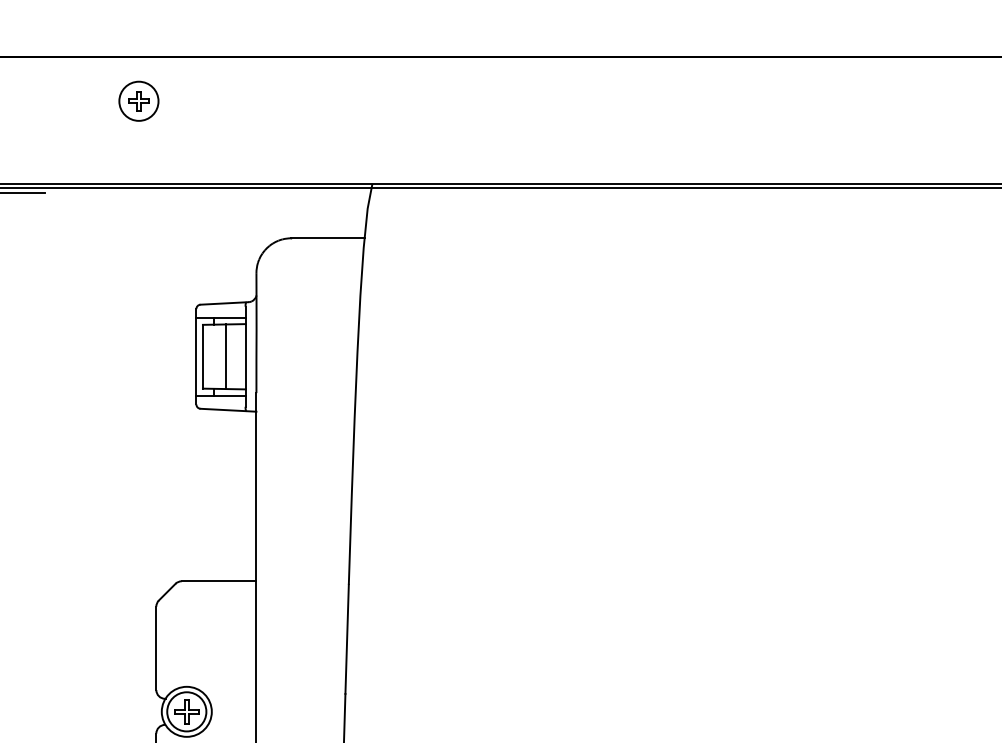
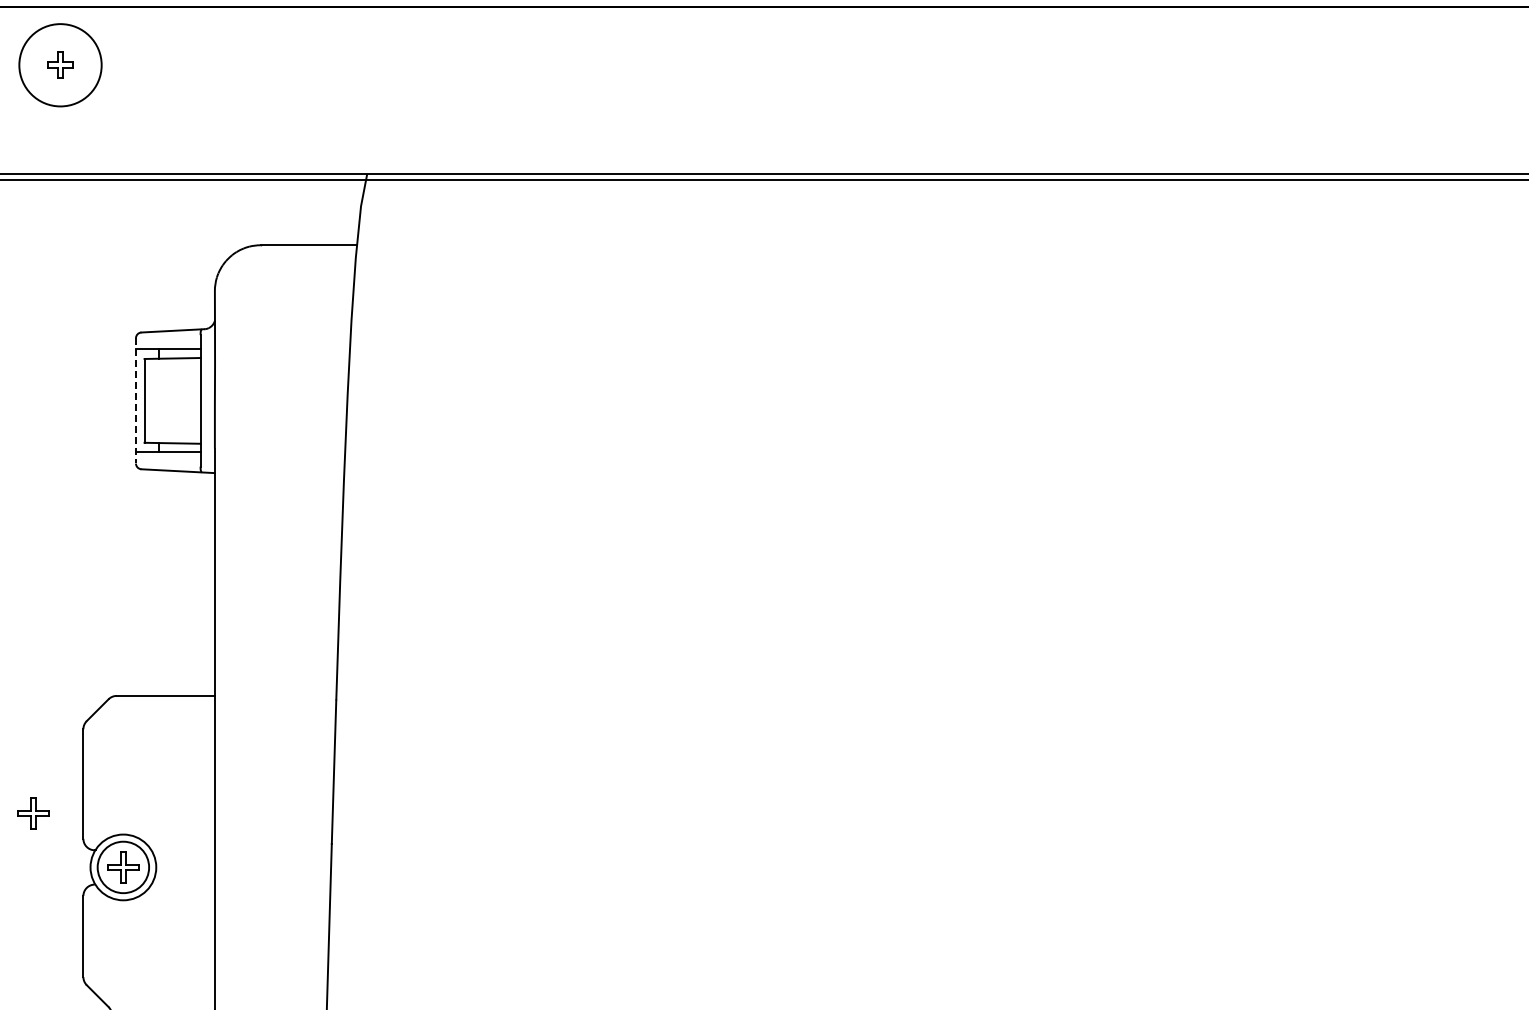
circle: (138, 101) -> (60, 65), size x1.6
line: (225, 356) -> (174, 400), removed
line: (196, 357) -> (135, 401), solid -> dashed
part: (118, 670) -> (33, 813), added

